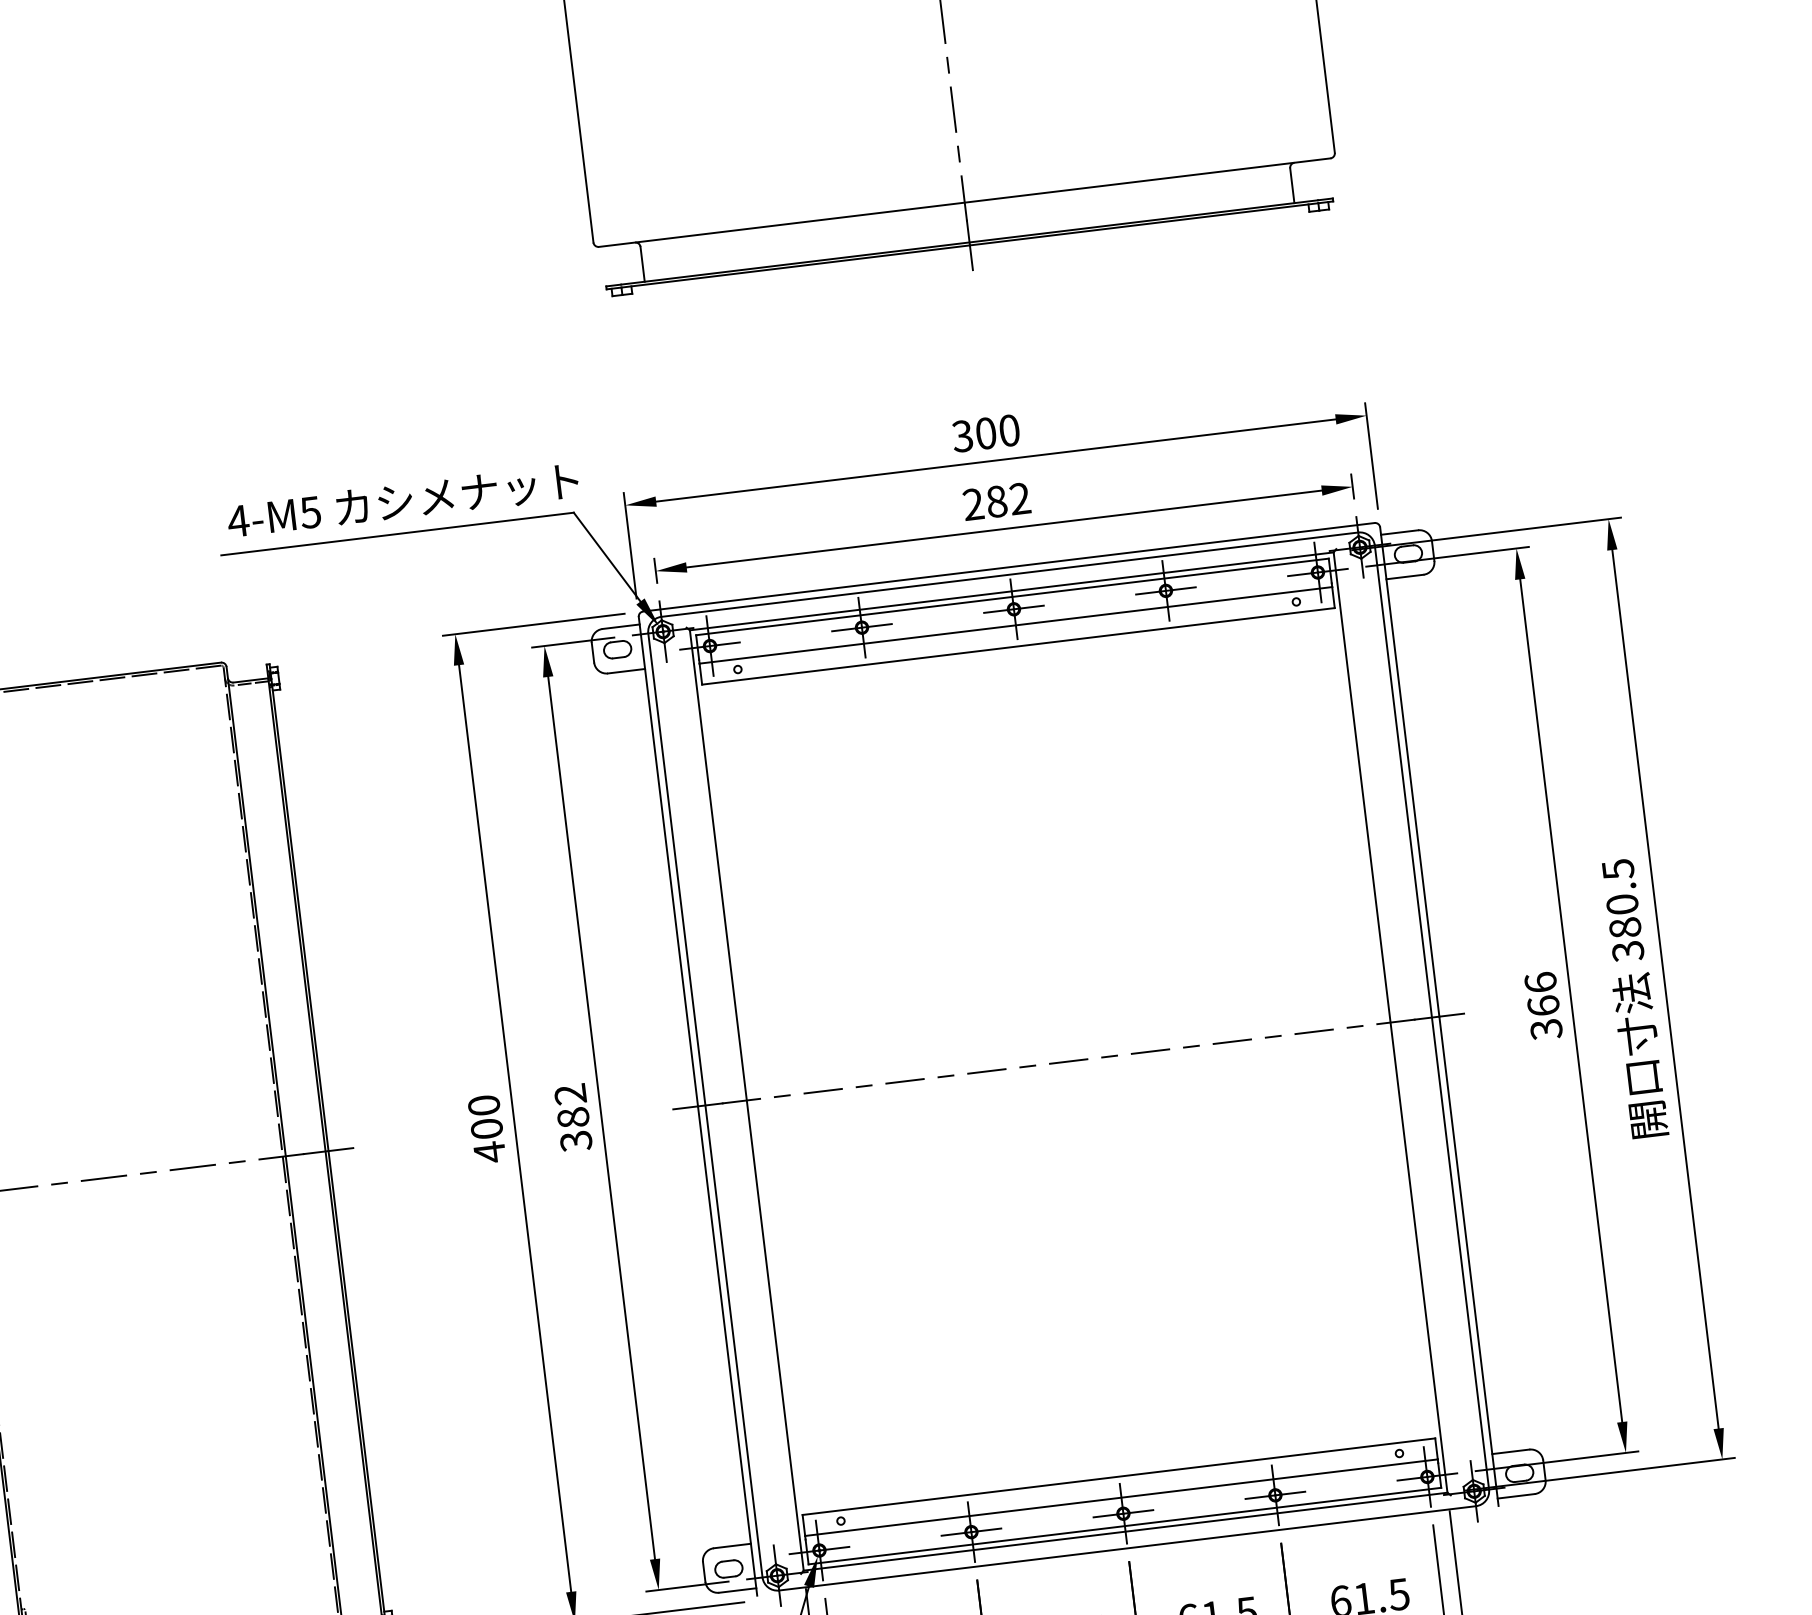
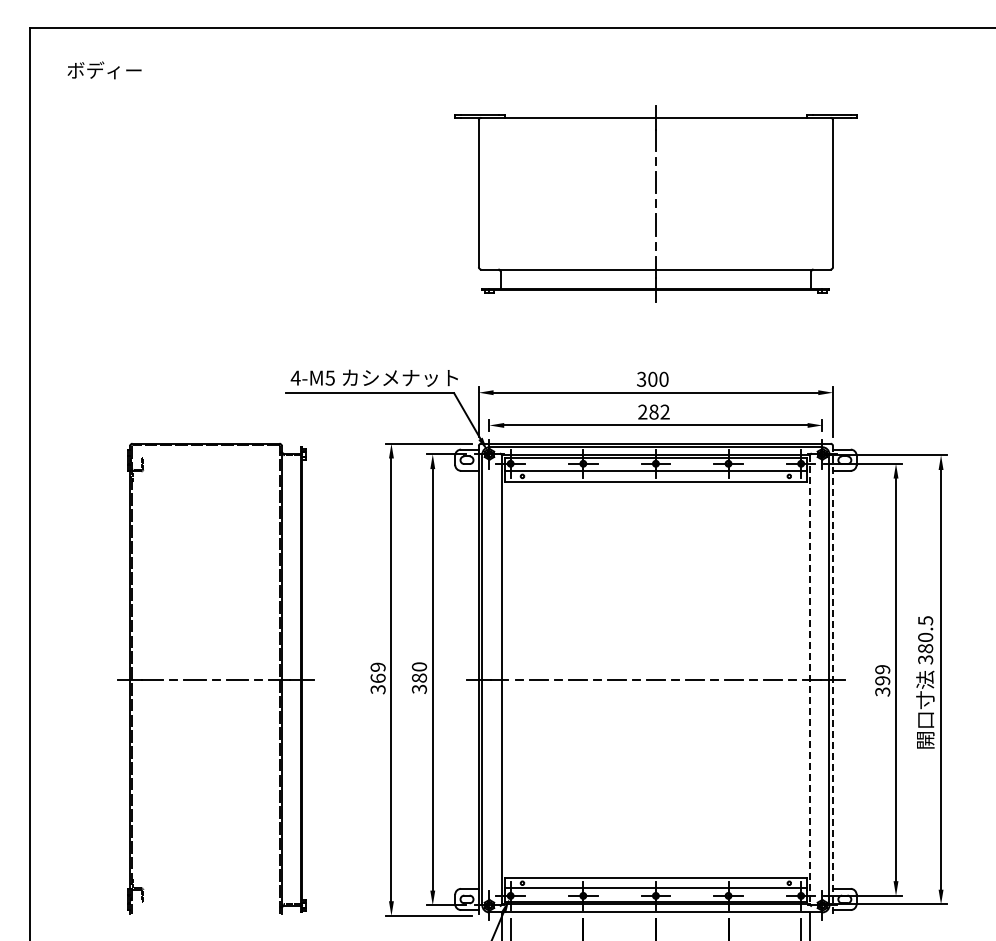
text: (1541, 992) -> (882, 674), 366 -> 399
line: (1440, 1015) -> (833, 679), solid -> dashed
line: (1390, 1021) -> (809, 679), solid -> dashed
text: (570, 1093) -> (419, 666), 382 -> 380
text: (485, 1129) -> (377, 678), 400 -> 369

